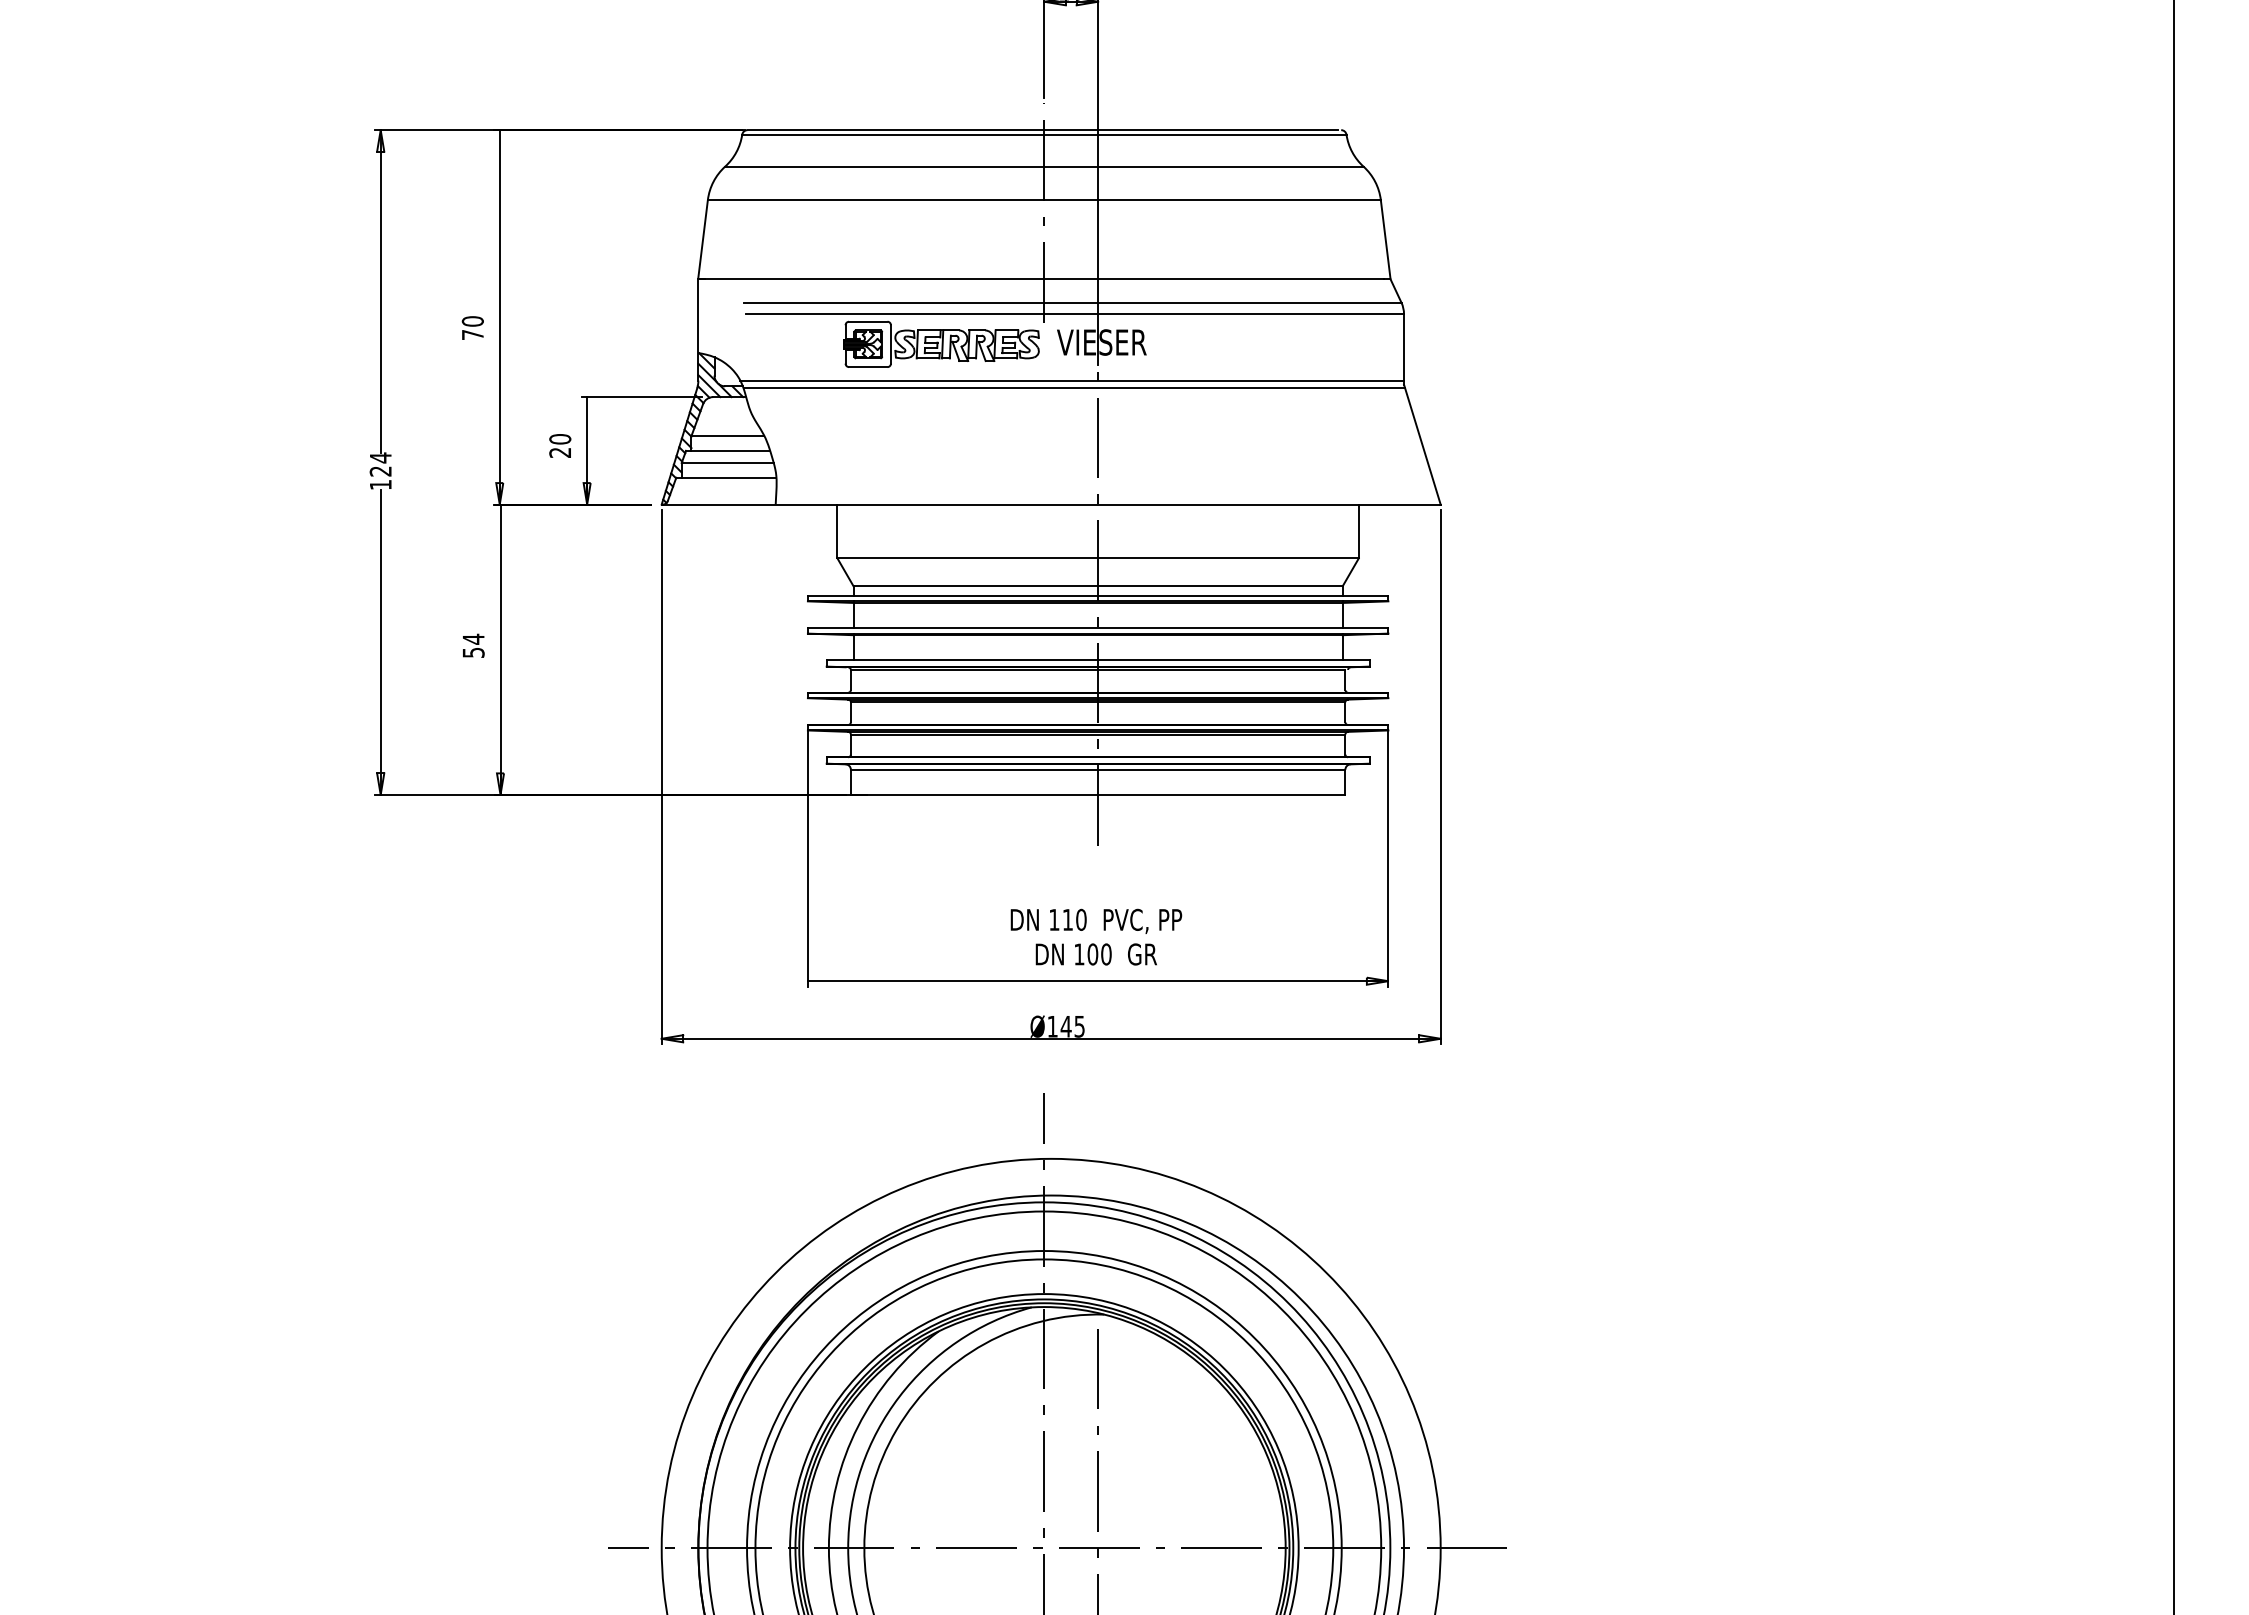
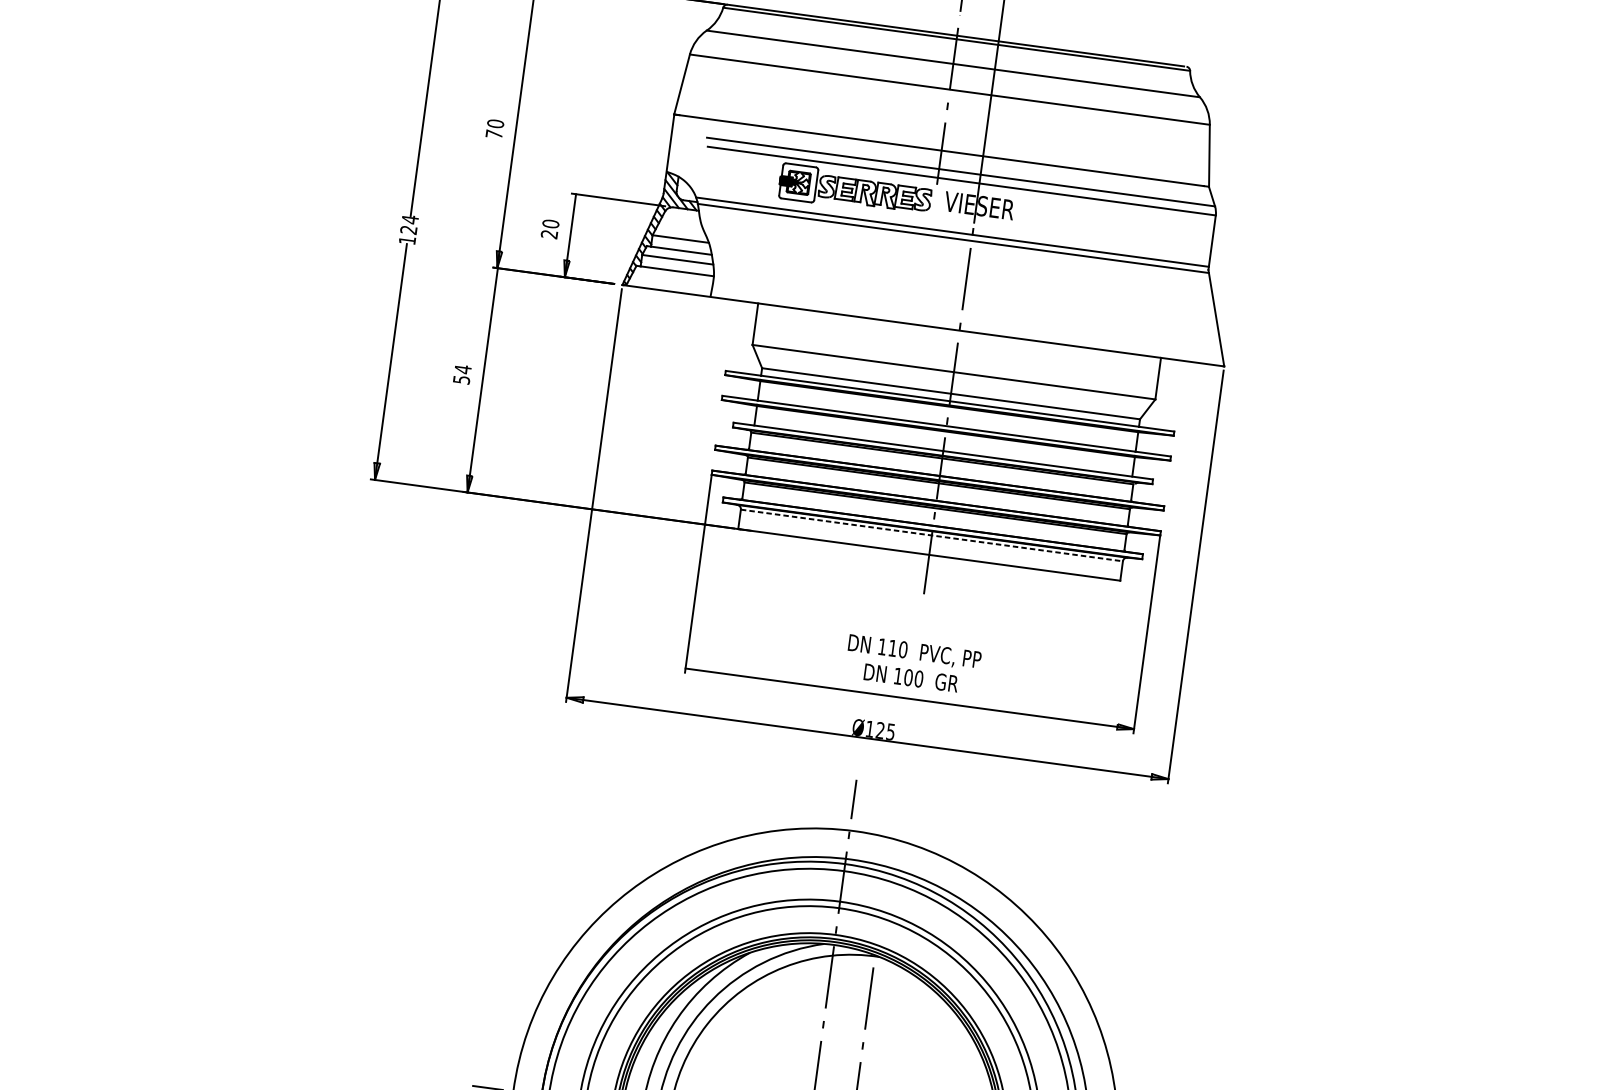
line: (1098, 769) -> (932, 535), solid -> dashed
text: (1065, 1026) -> (879, 730), Ø145 -> Ø125

